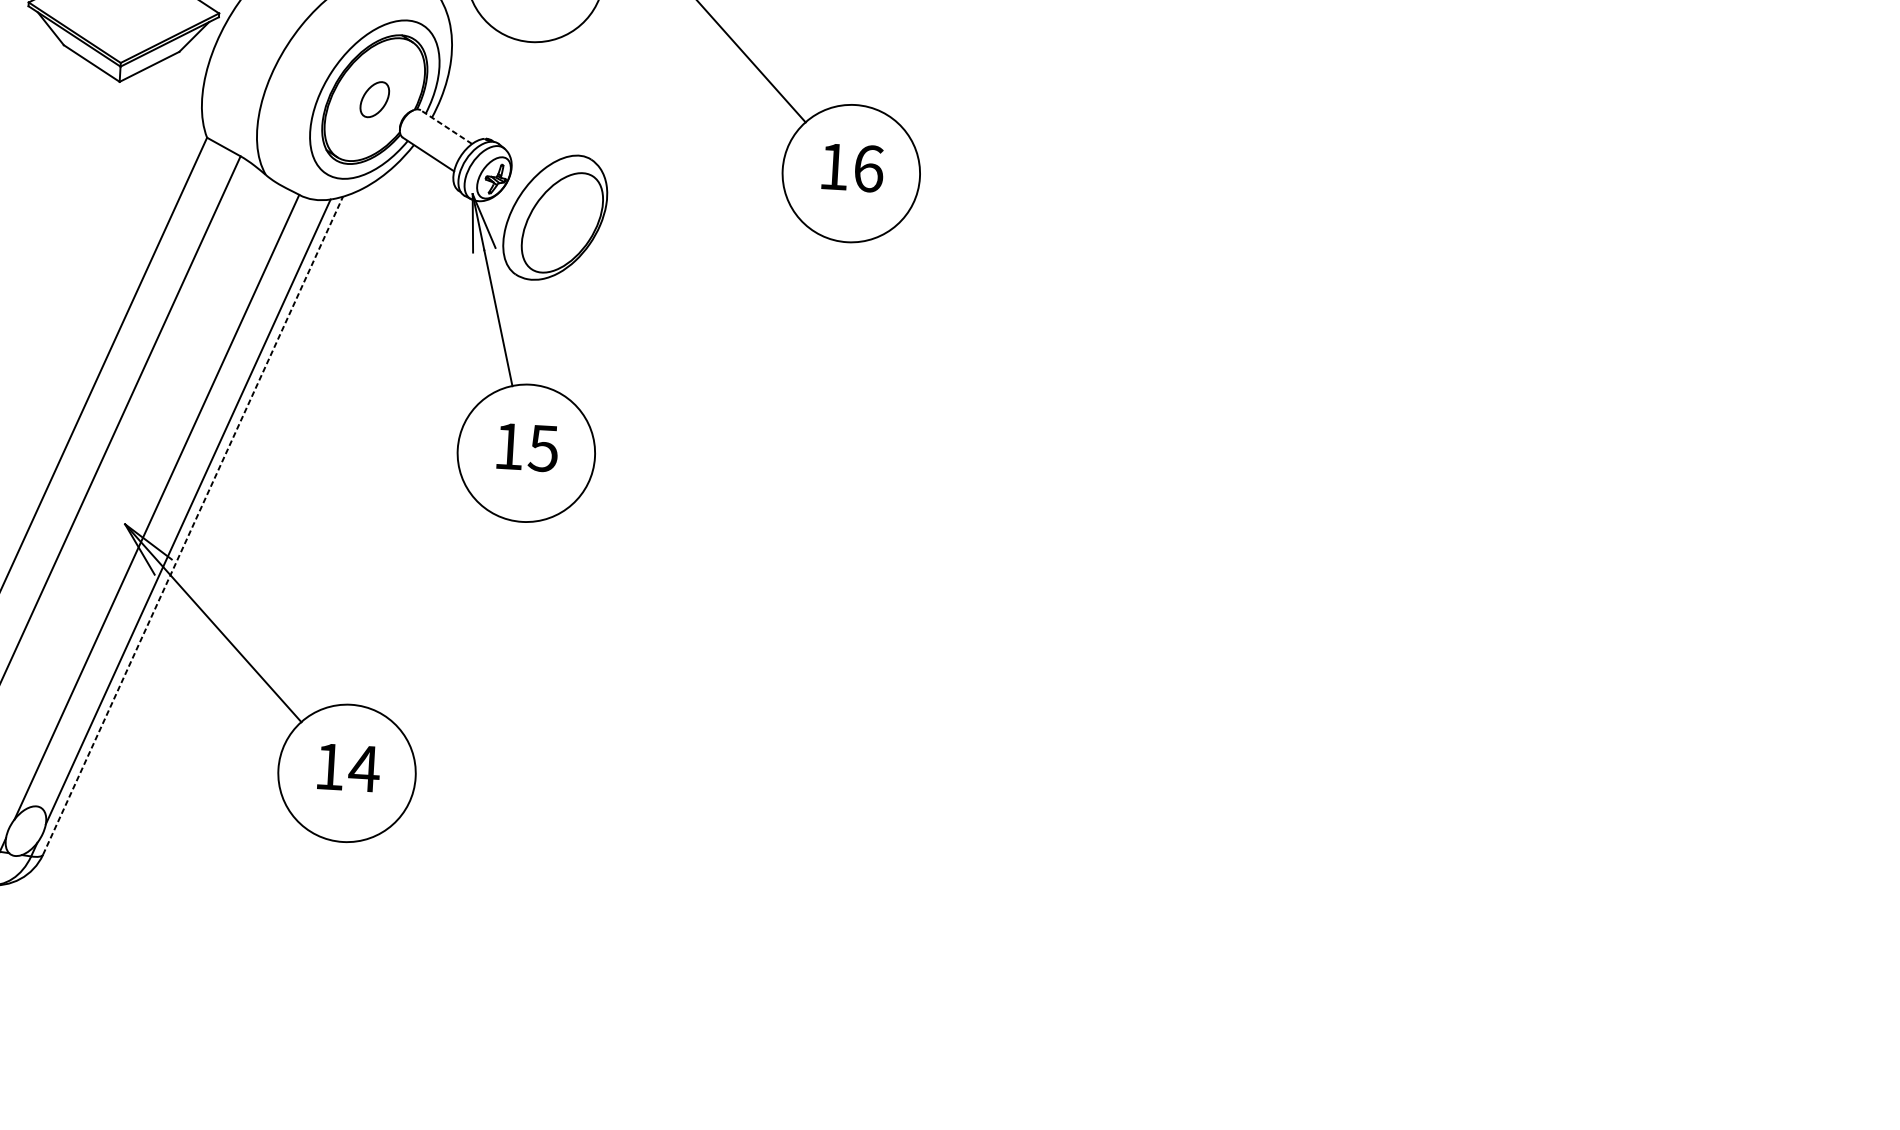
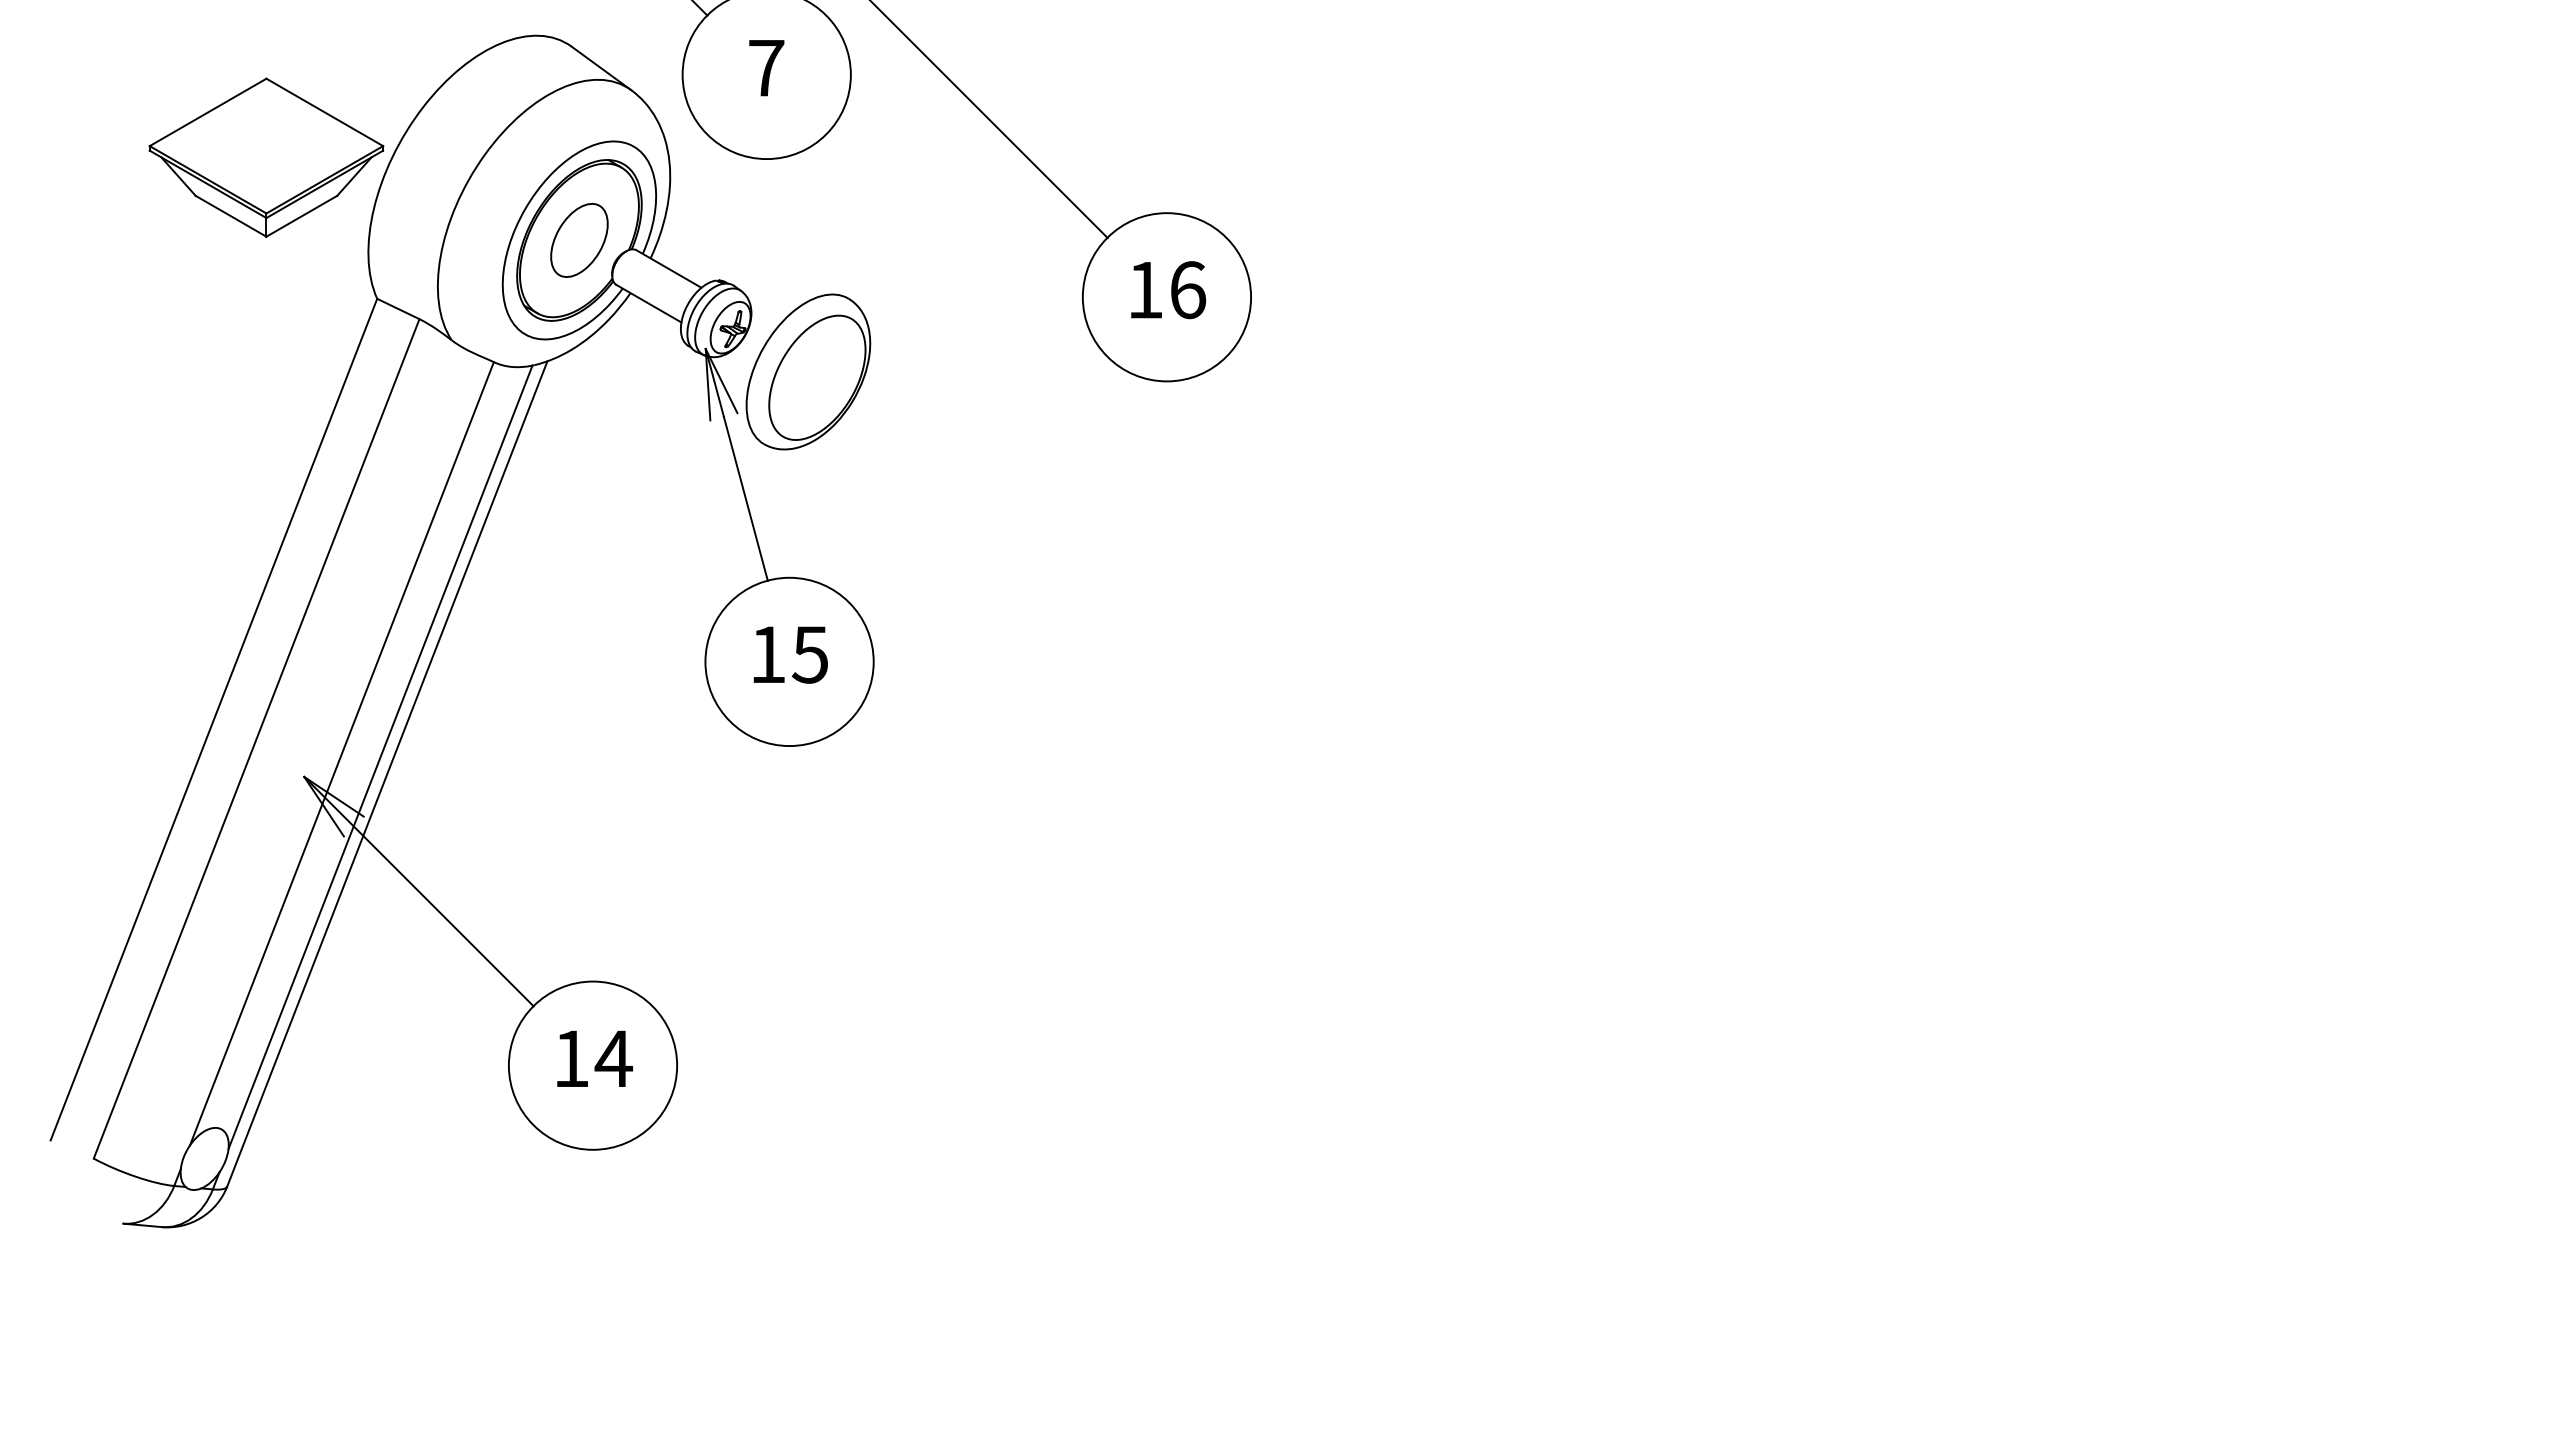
part: (374, 99) -> (579, 240), size x1.67
line: (446, 127) -> (668, 269), dashed -> solid
line: (193, 525) -> (387, 773), dashed -> solid

